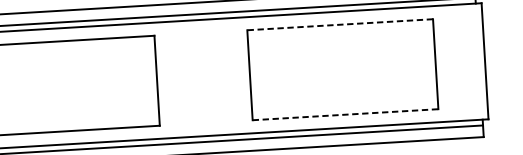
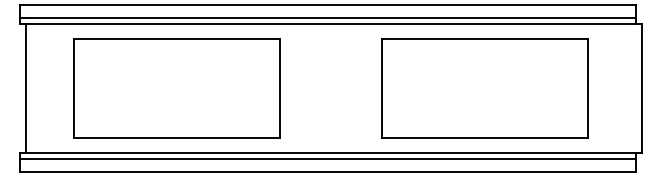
line: (339, 24) -> (484, 38), dashed -> solid
line: (345, 114) -> (484, 138), dashed -> solid

